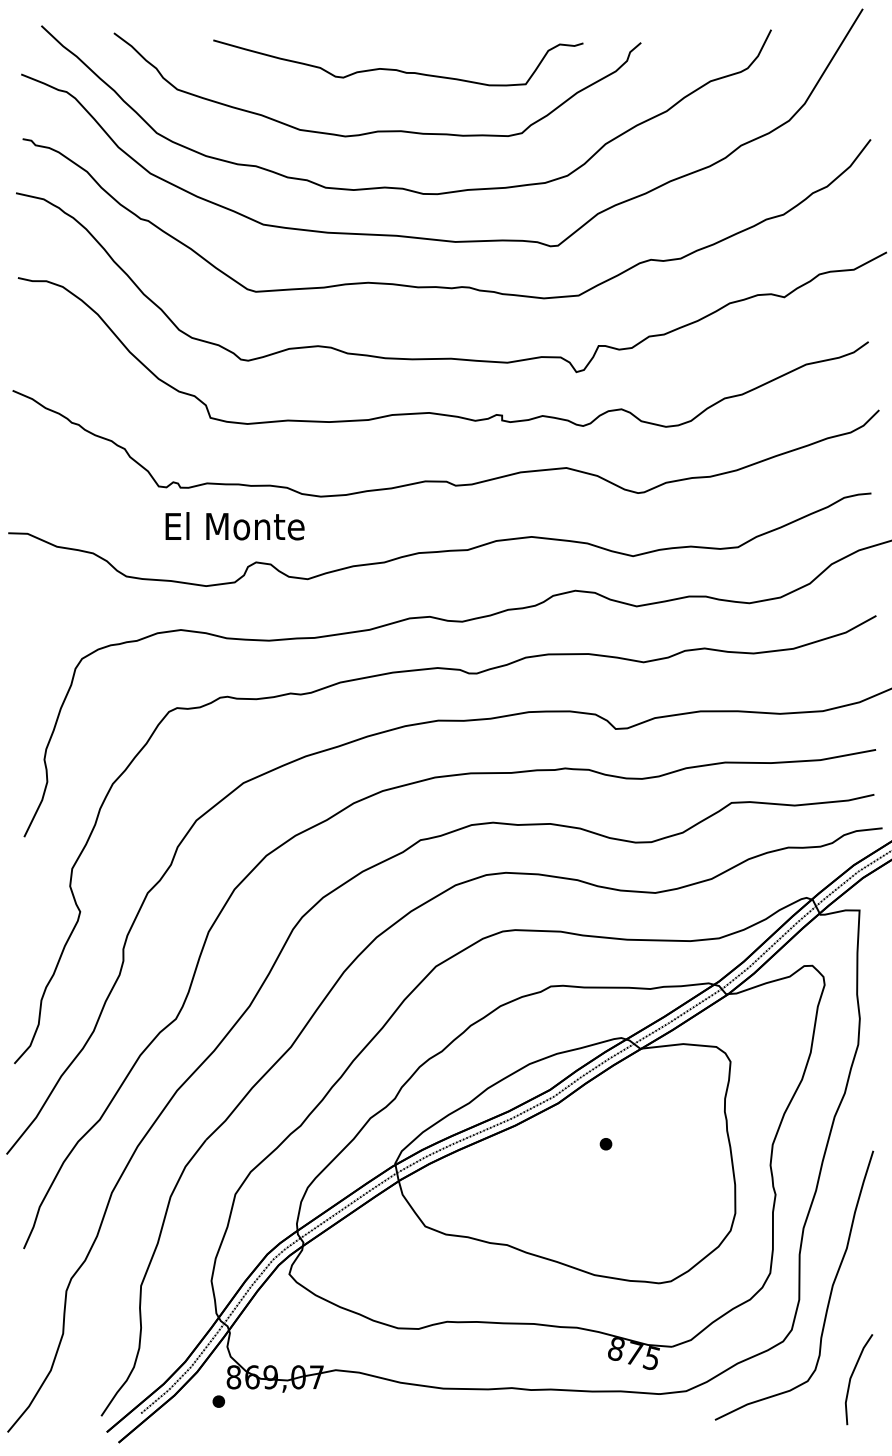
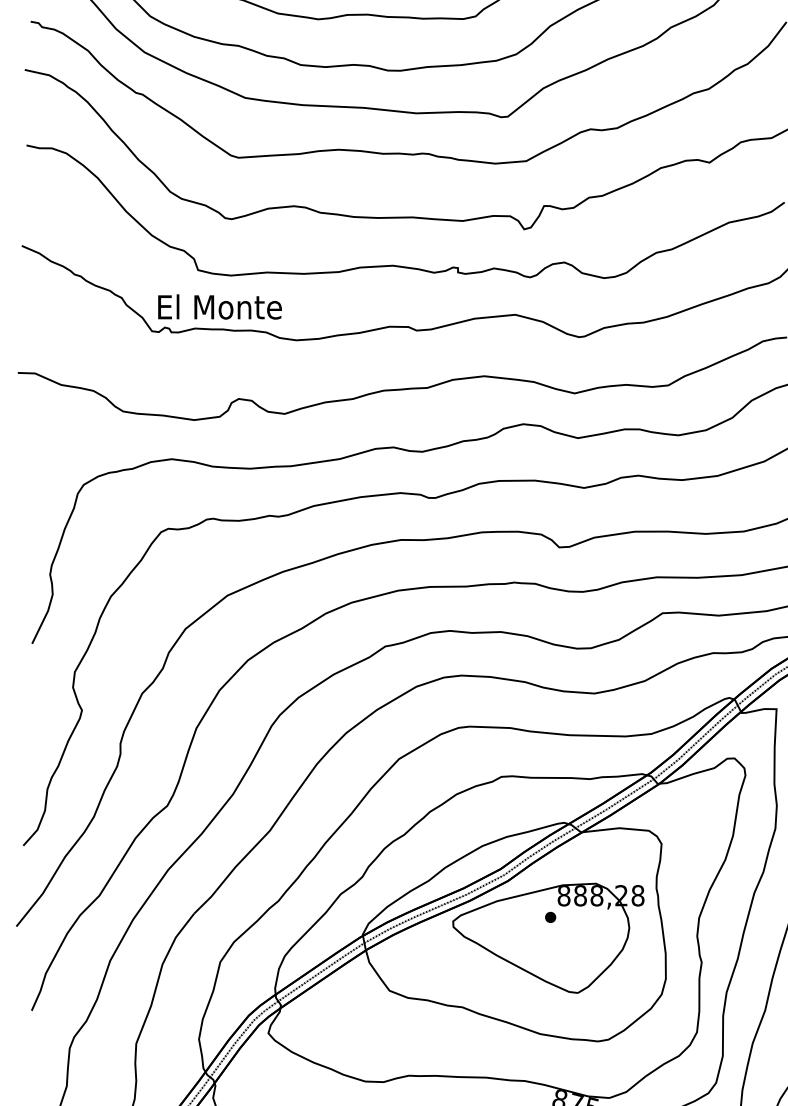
text: (234, 526) -> (219, 307), moved
part: (603, 1167) -> (548, 938), added

